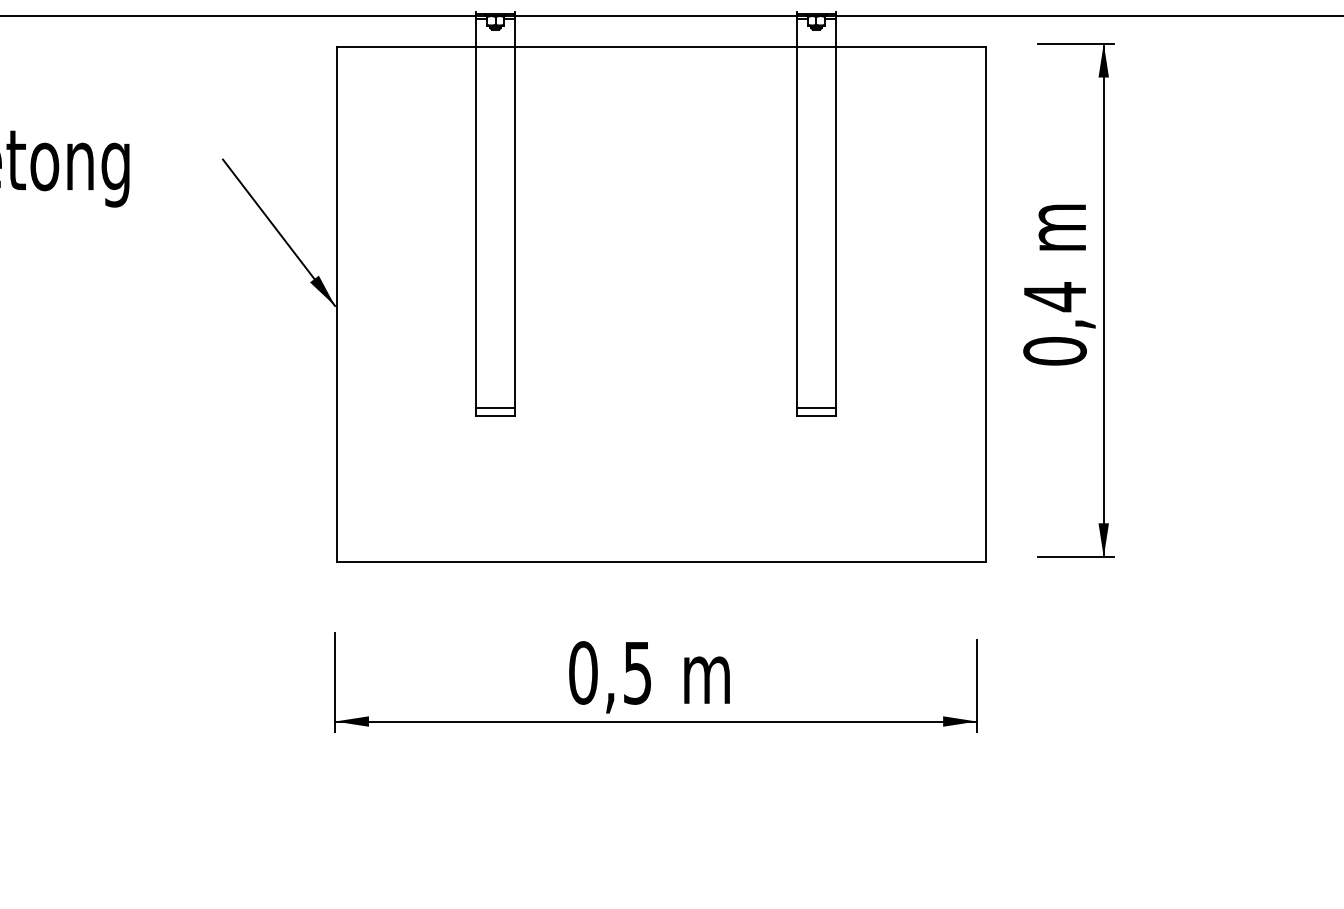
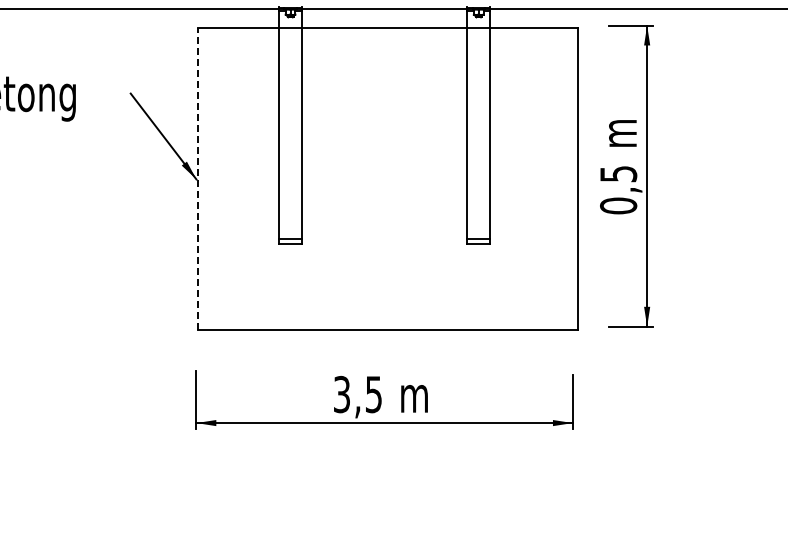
text: (1054, 297) -> (618, 174), 0,4 -> 0,5
line: (336, 304) -> (197, 178), solid -> dashed
text: (582, 672) -> (341, 394), 0,5 -> 3,5

